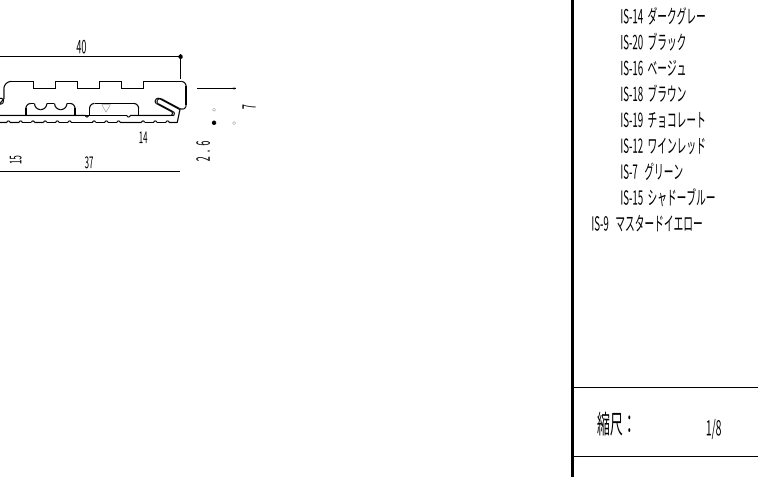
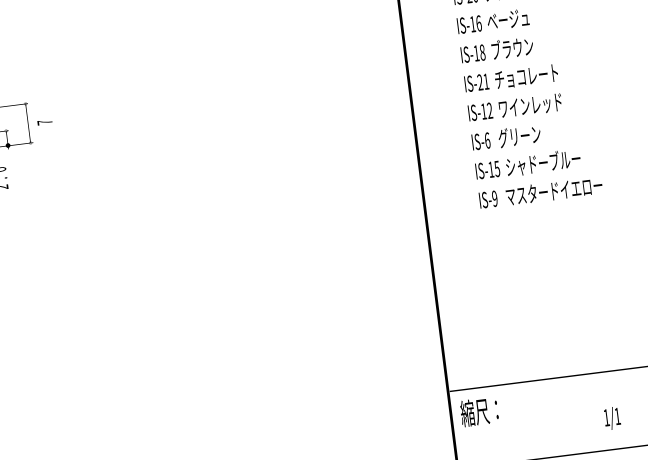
text: (637, 119) -> (482, 81), IS-19 -> IS-21
text: (634, 171) -> (486, 140), IS-7 -> IS-6
text: (646, 223) -> (540, 193), moved
text: (613, 423) -> (479, 411), moved
text: (718, 427) -> (617, 416), 1/8 -> 1/1

